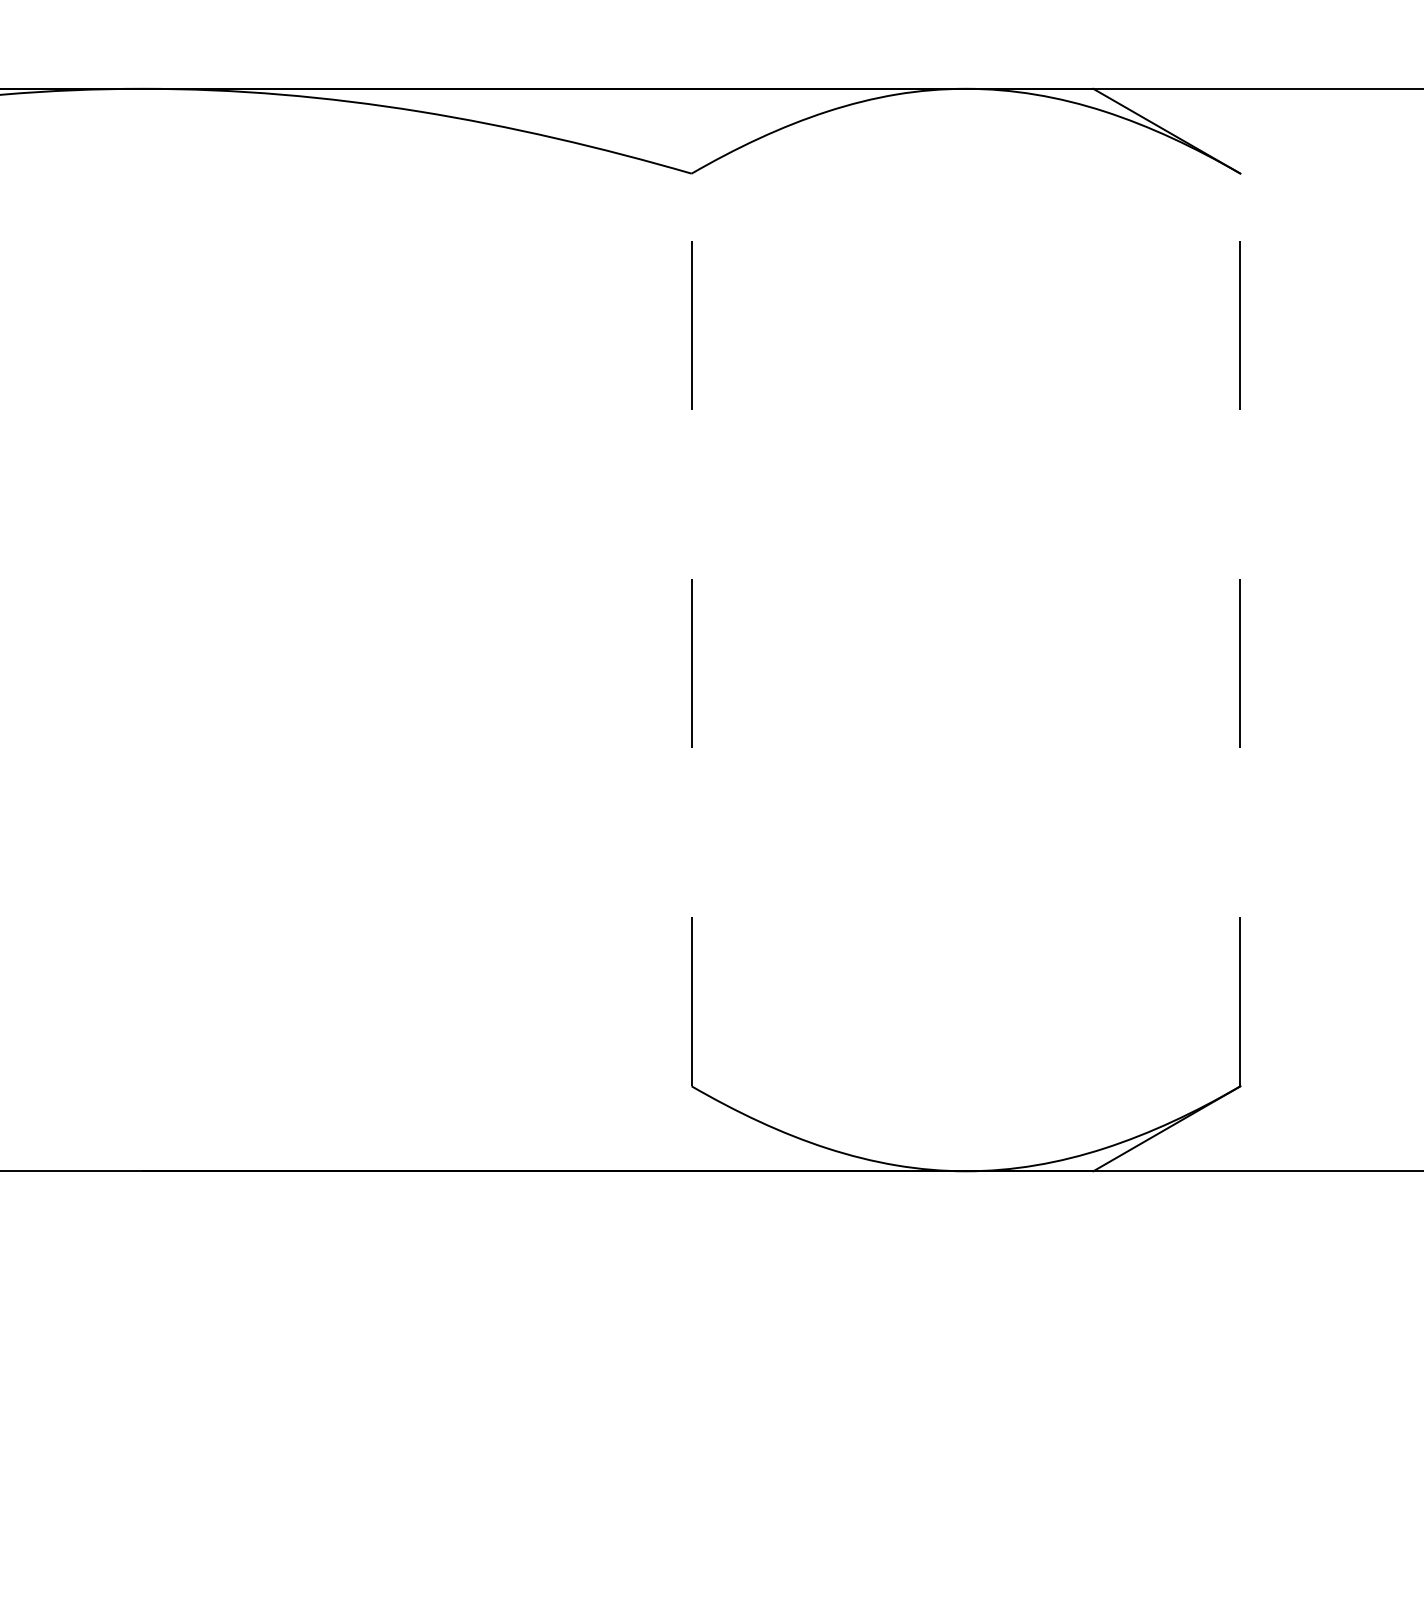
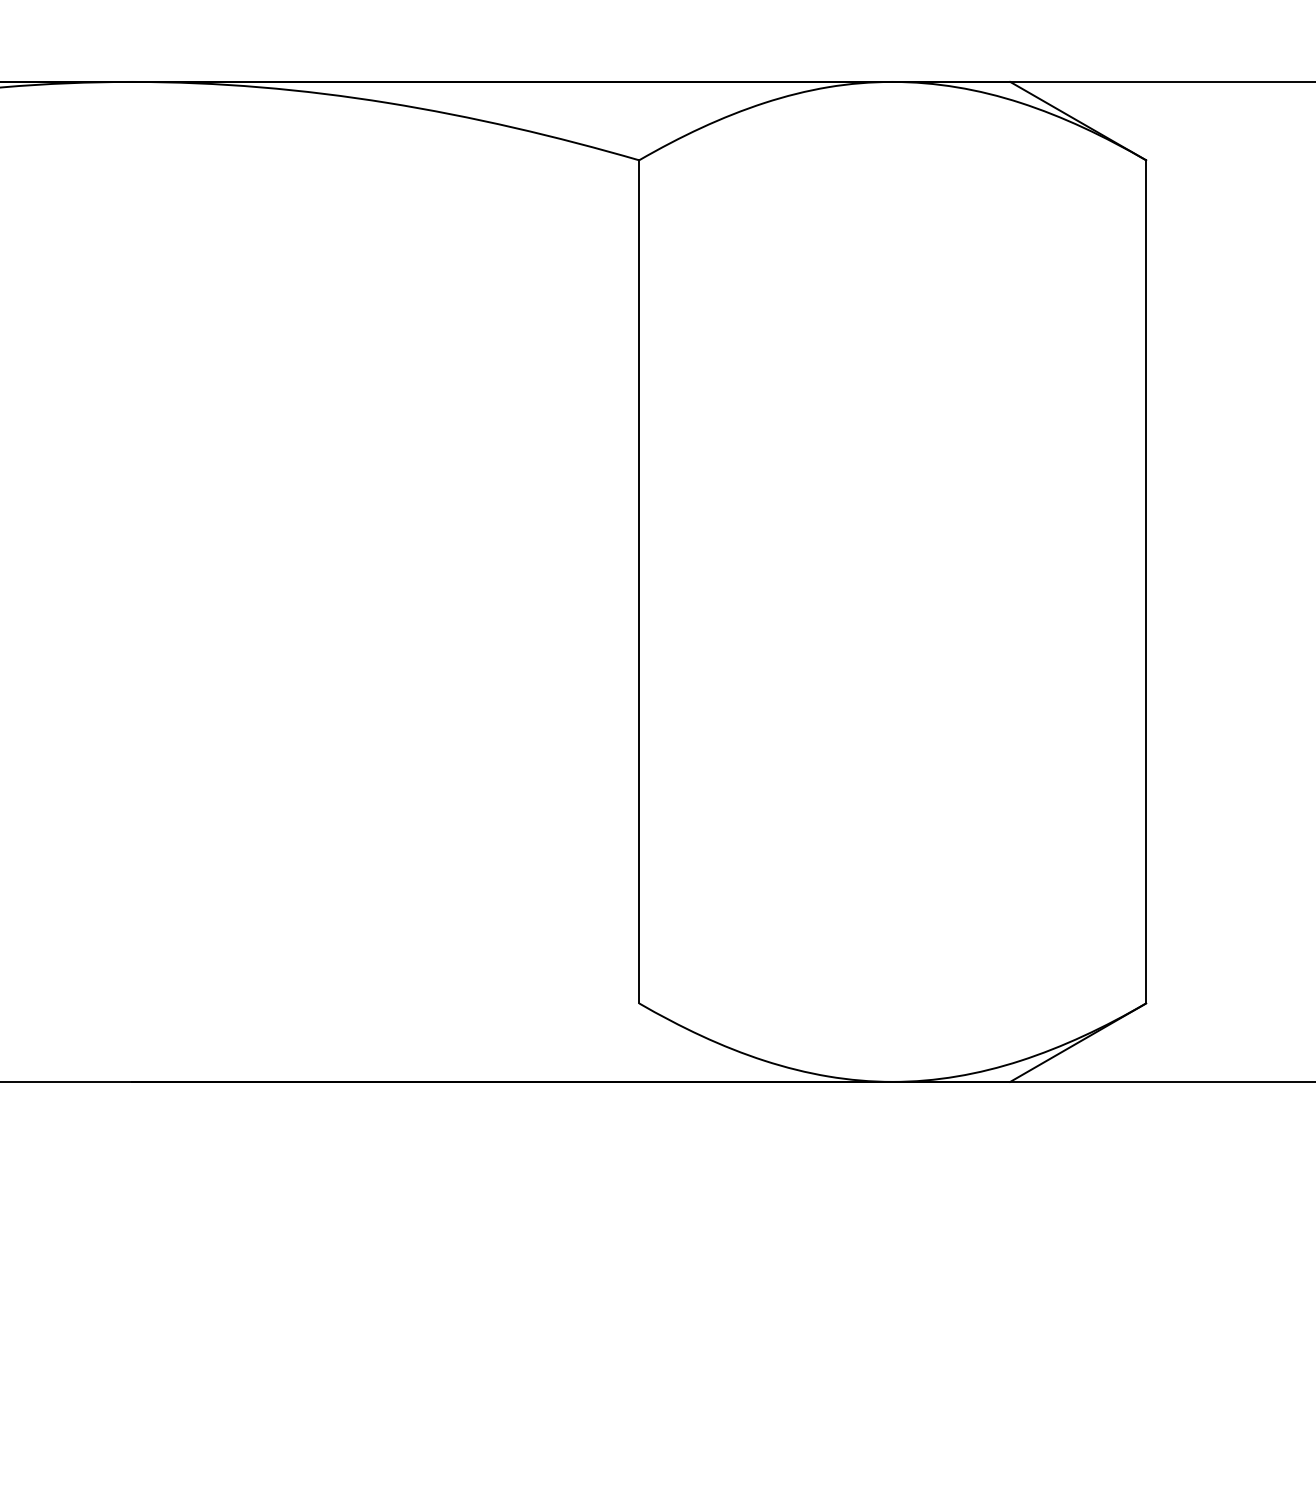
line: (691, 629) -> (639, 581), dashed -> solid
line: (1240, 629) -> (1146, 581), dashed -> solid

